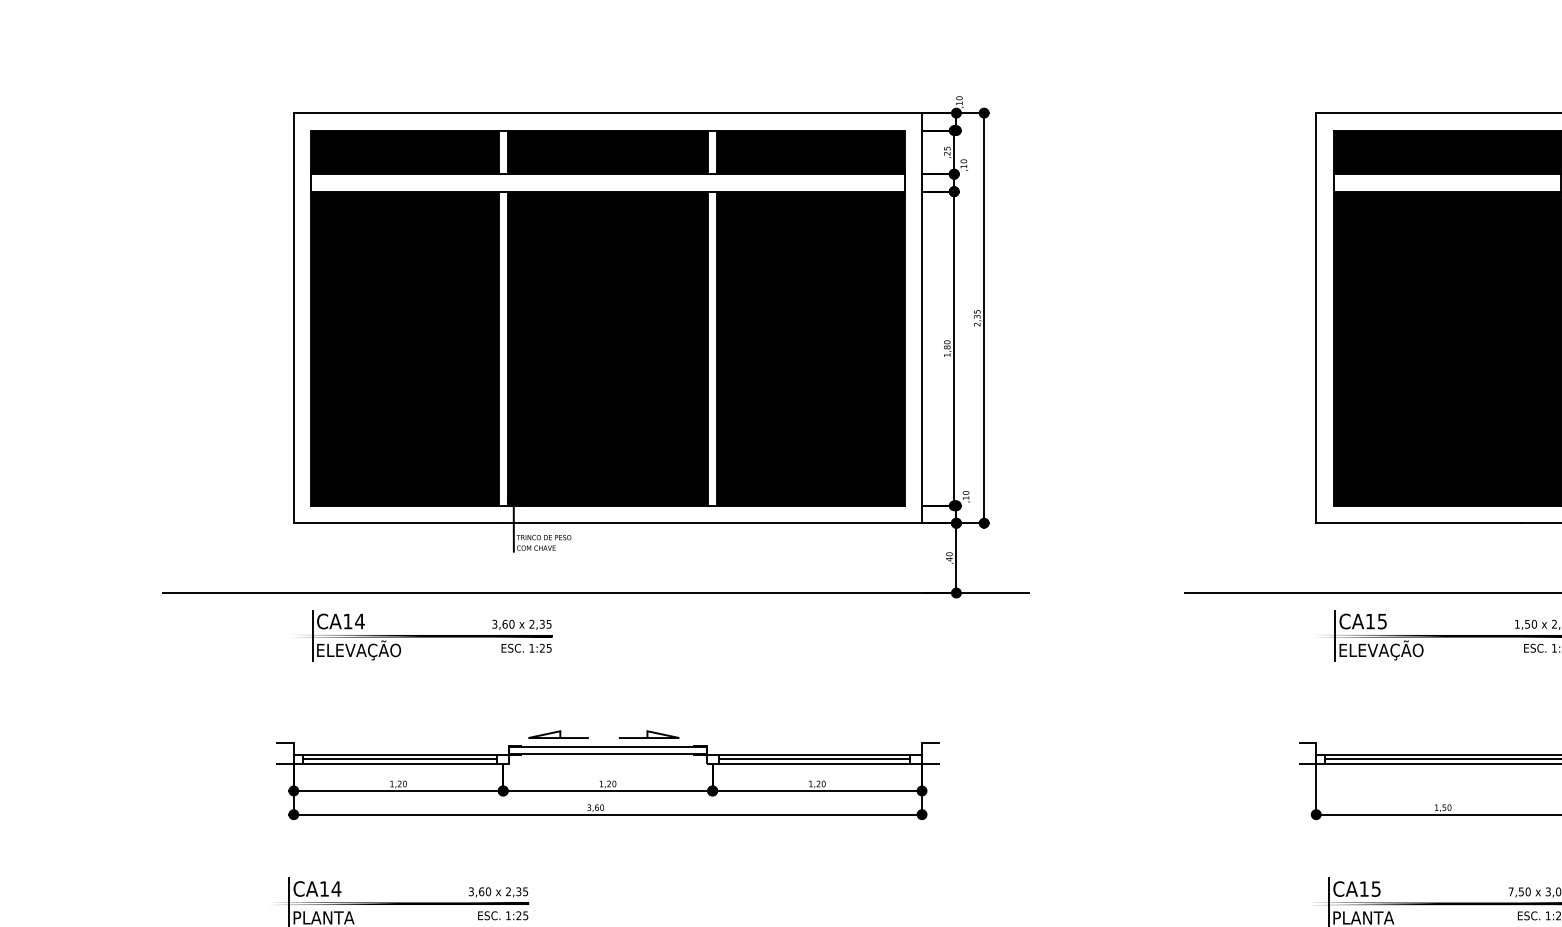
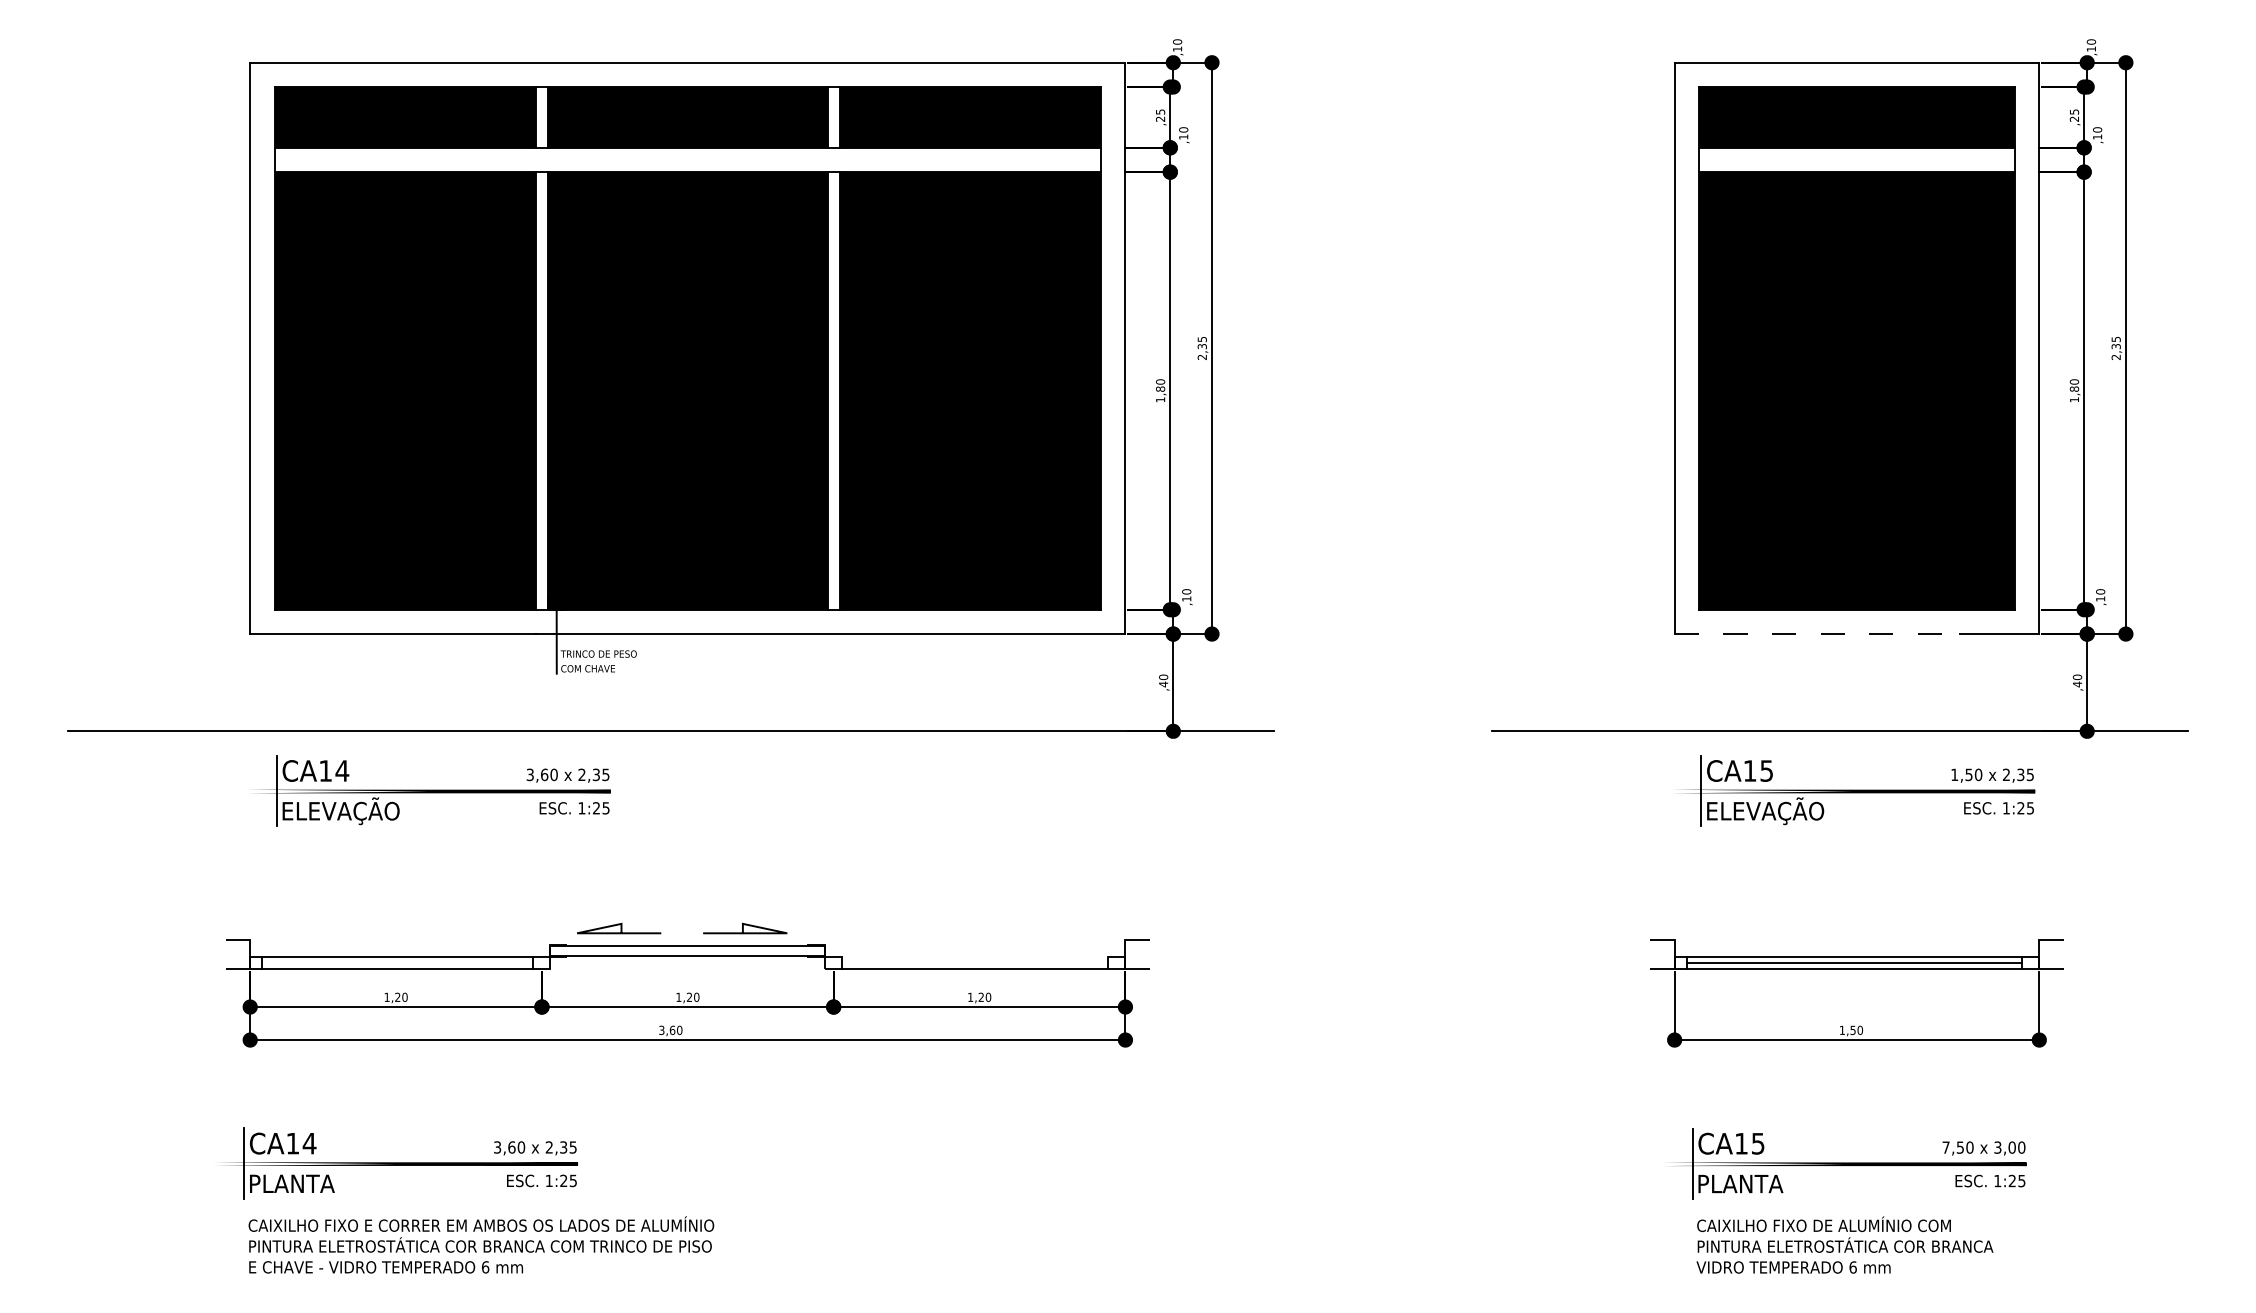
line: (1418, 523) -> (1817, 634), solid -> dashed
line: (814, 754) -> (975, 956), removed
line: (399, 759) -> (397, 963), removed
line: (814, 759) -> (975, 963), removed

